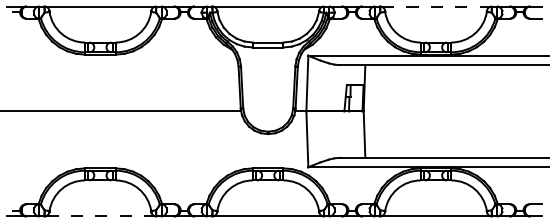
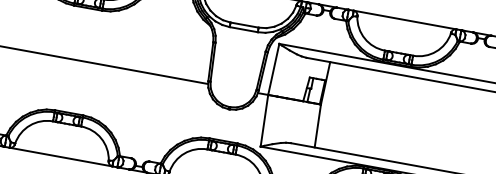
line: (436, 6) -> (405, 20), dashed -> solid
line: (100, 216) -> (61, 157), dashed -> solid

